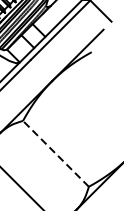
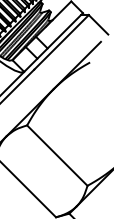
line: (56, 153) -> (57, 155), dashed -> solid

